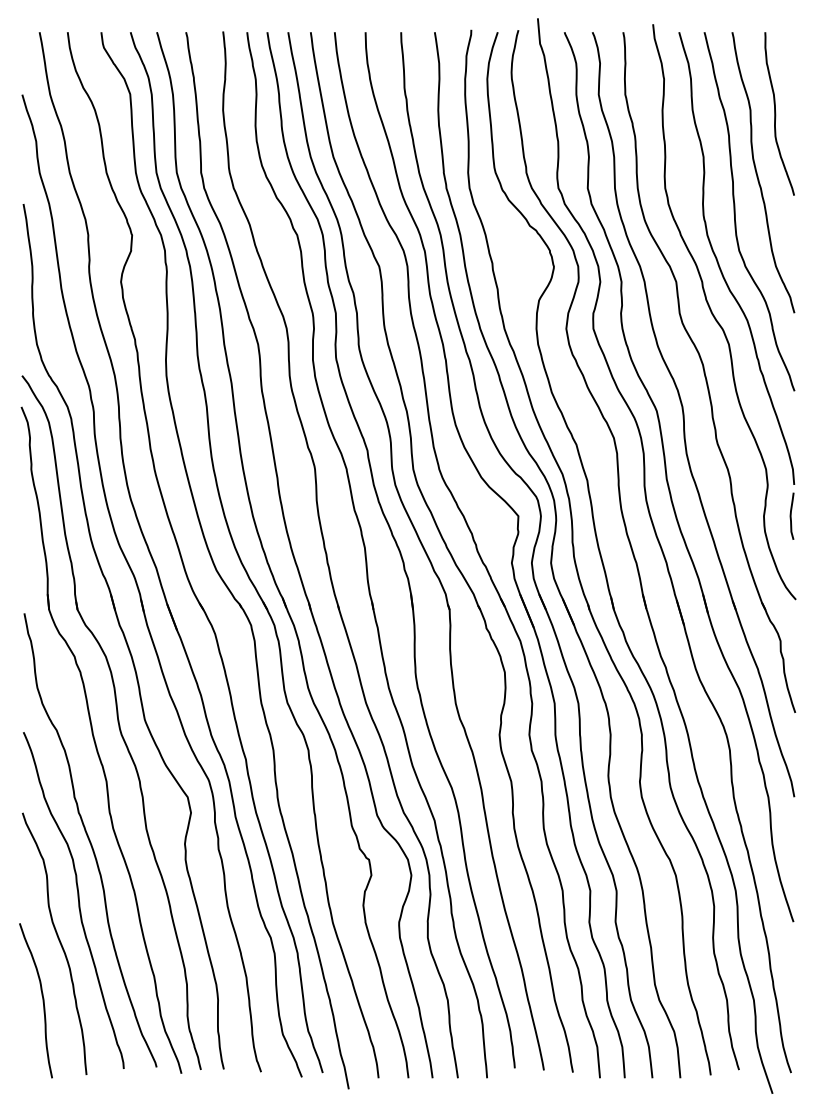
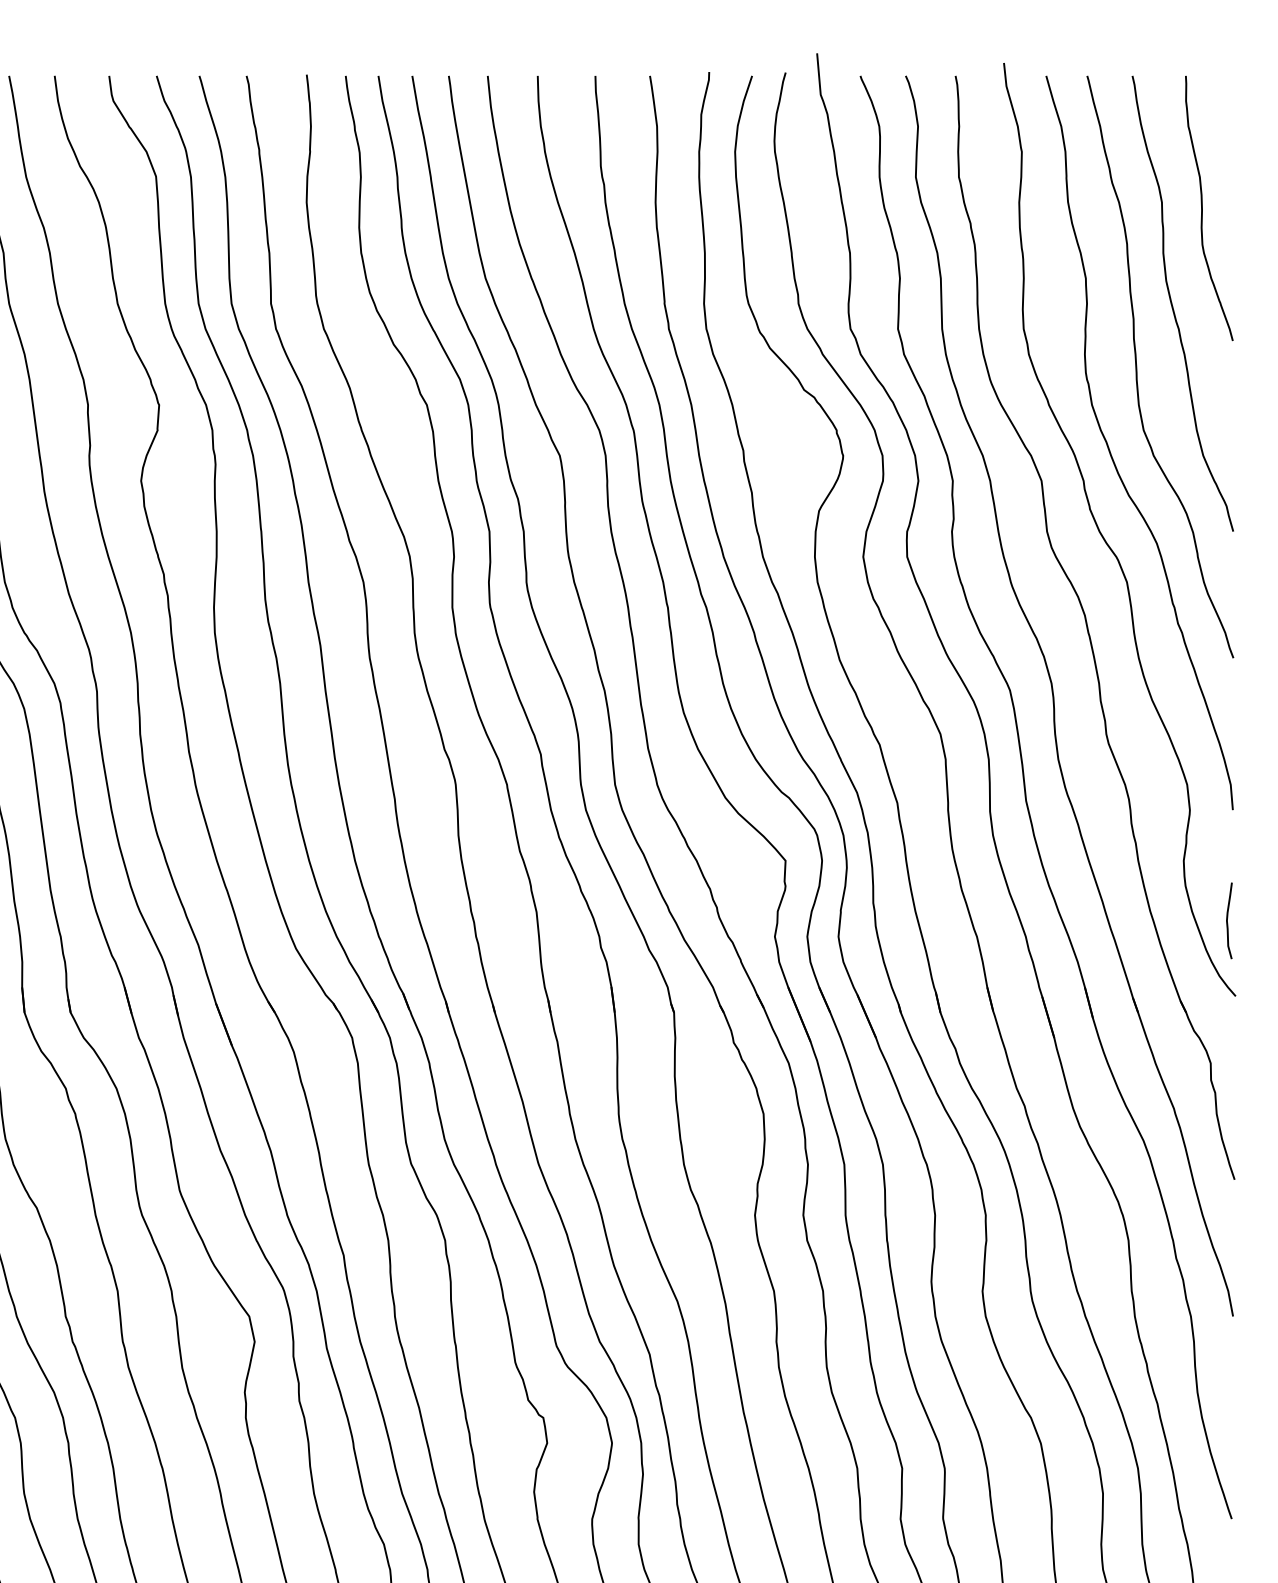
curve: (791, 515) -> (1228, 919), moved

